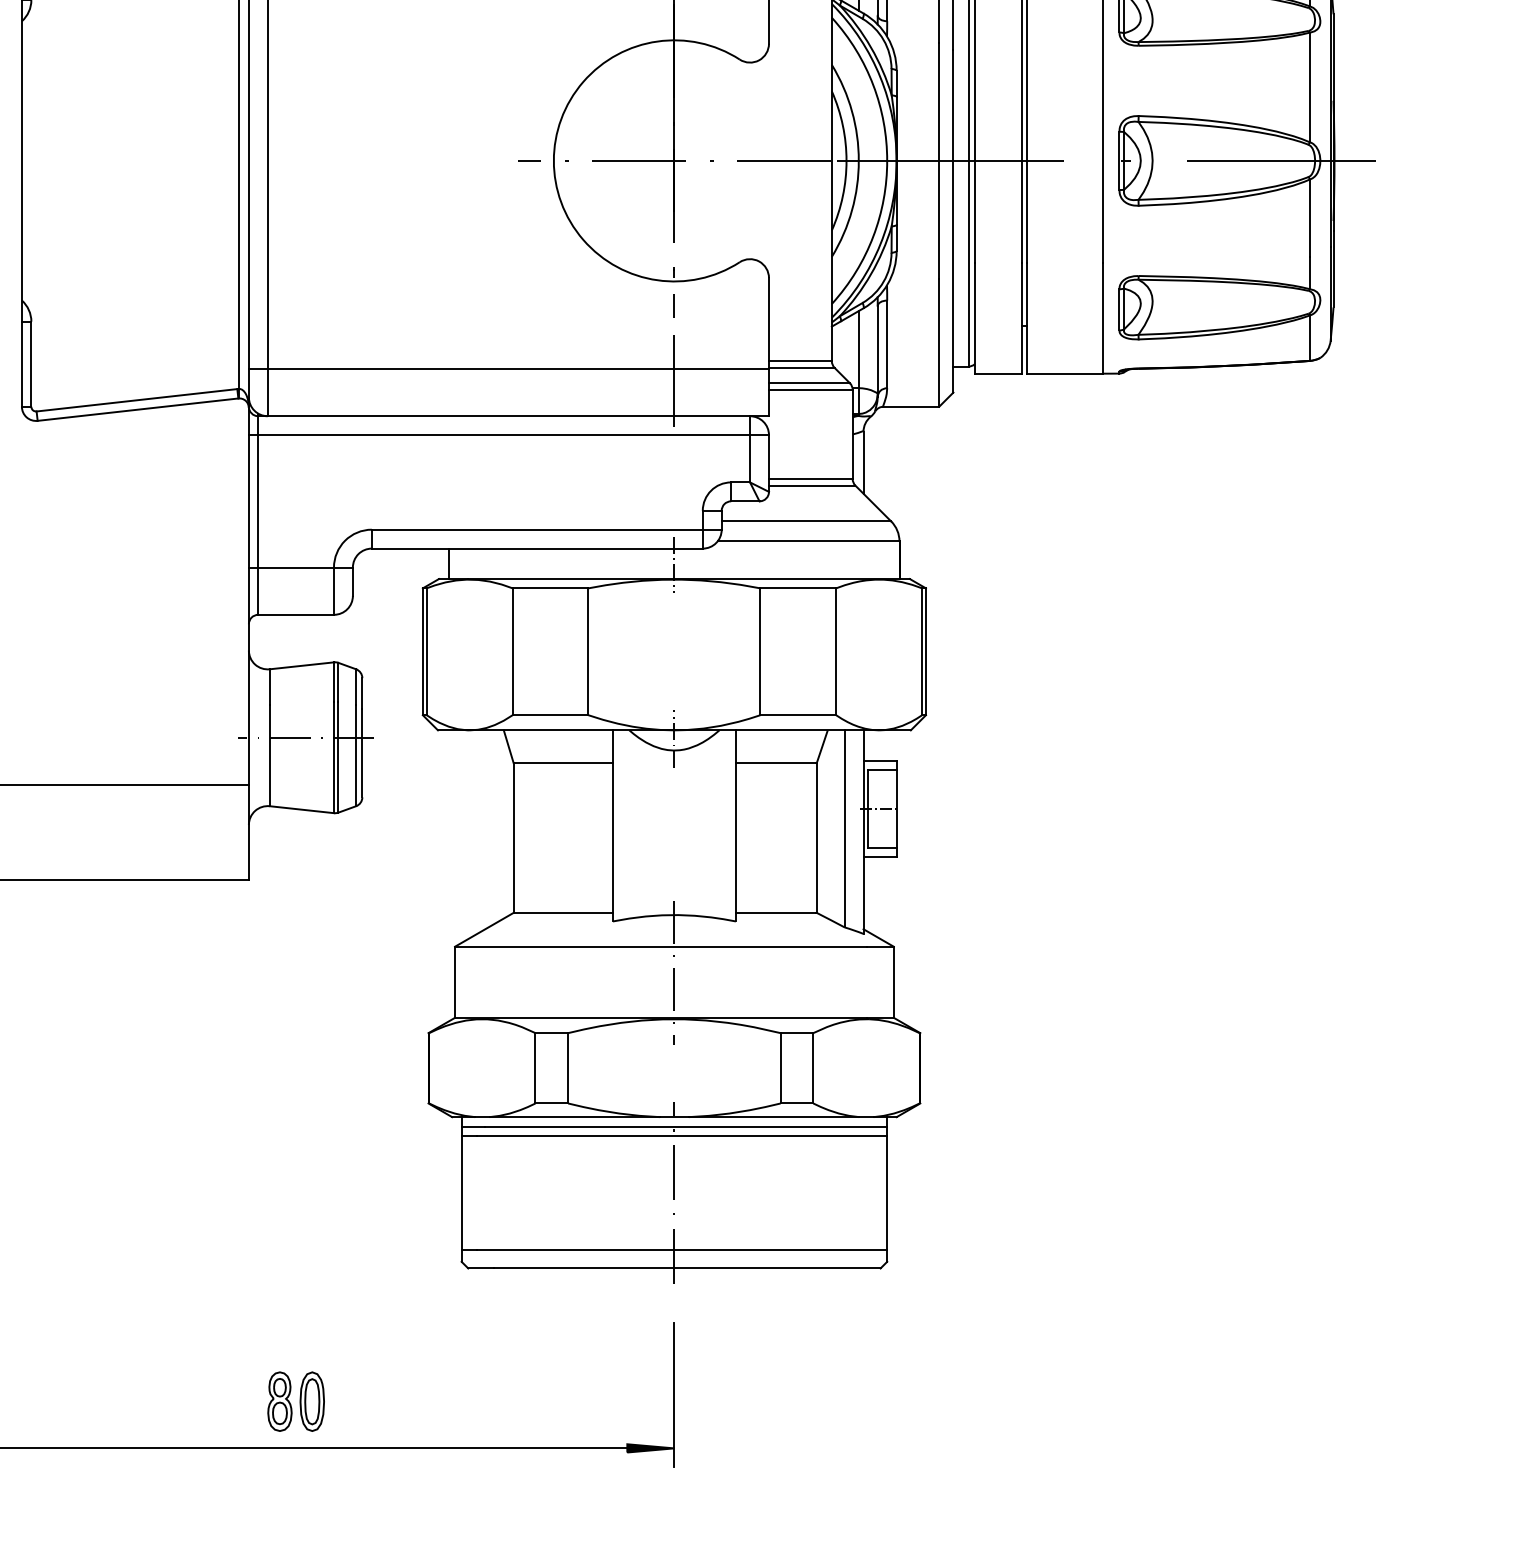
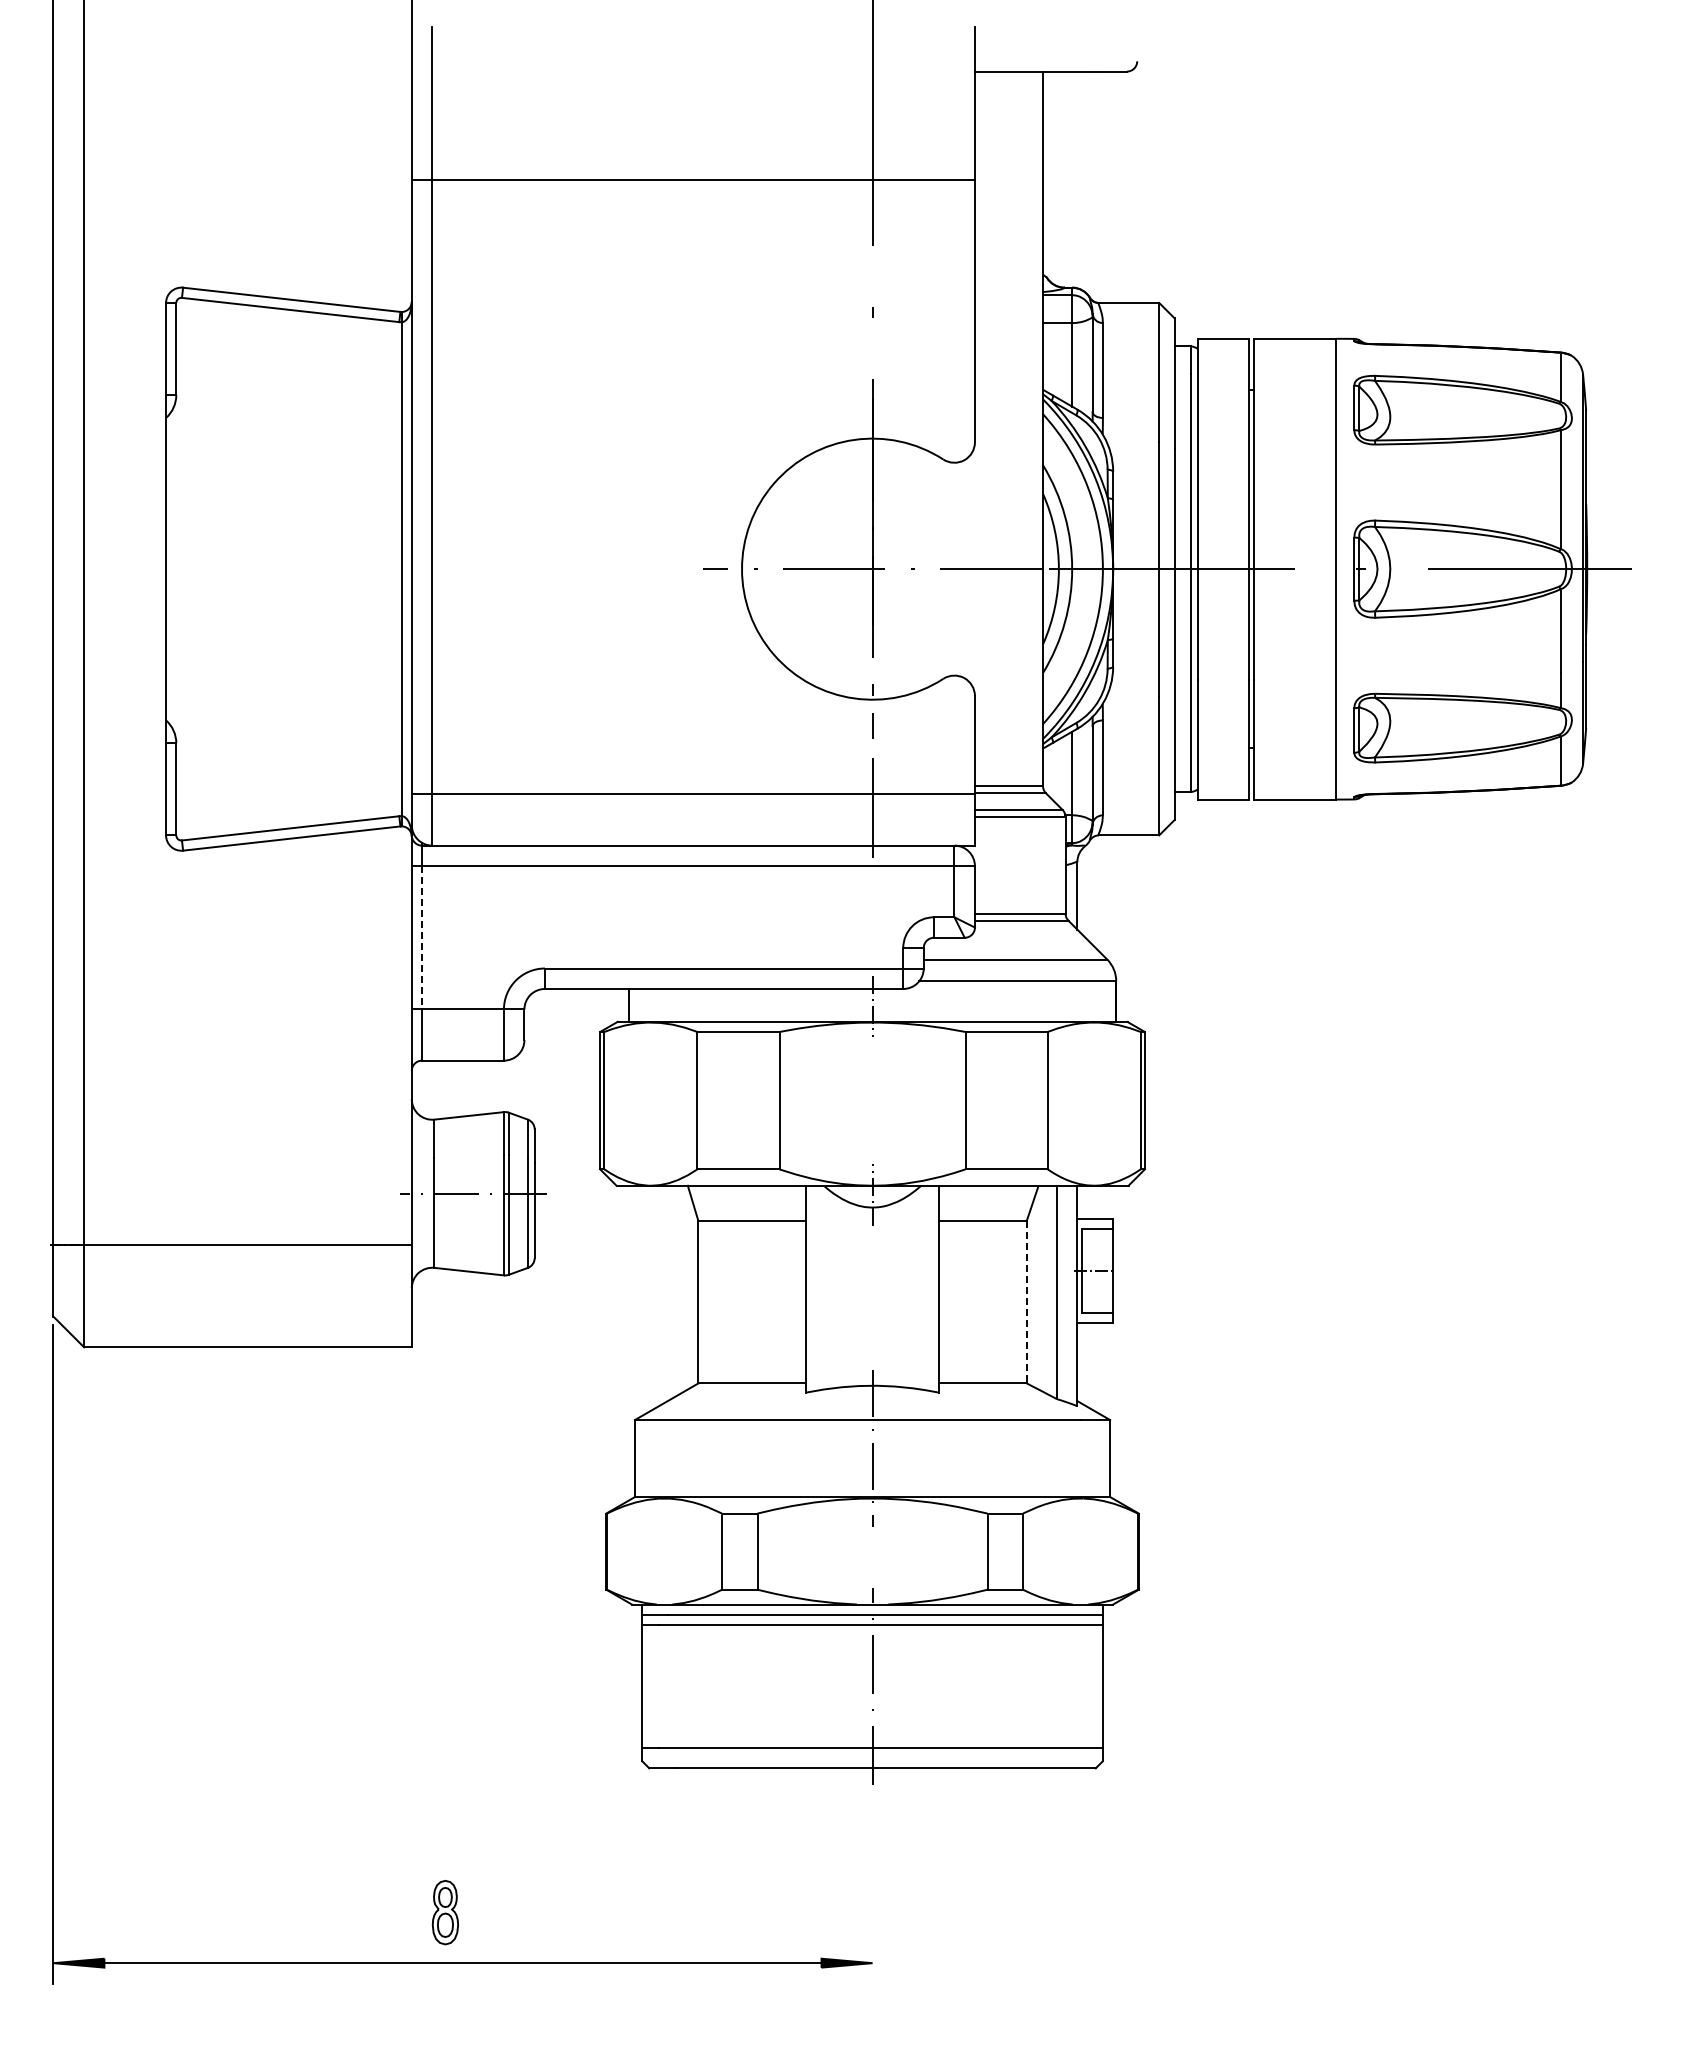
line: (258, 501) -> (422, 937), solid -> dashed
line: (816, 838) -> (1026, 1302), solid -> dashed
line: (674, 1395) -> (872, 1905), removed
part: (312, 1401) -> (480, 1912), removed

